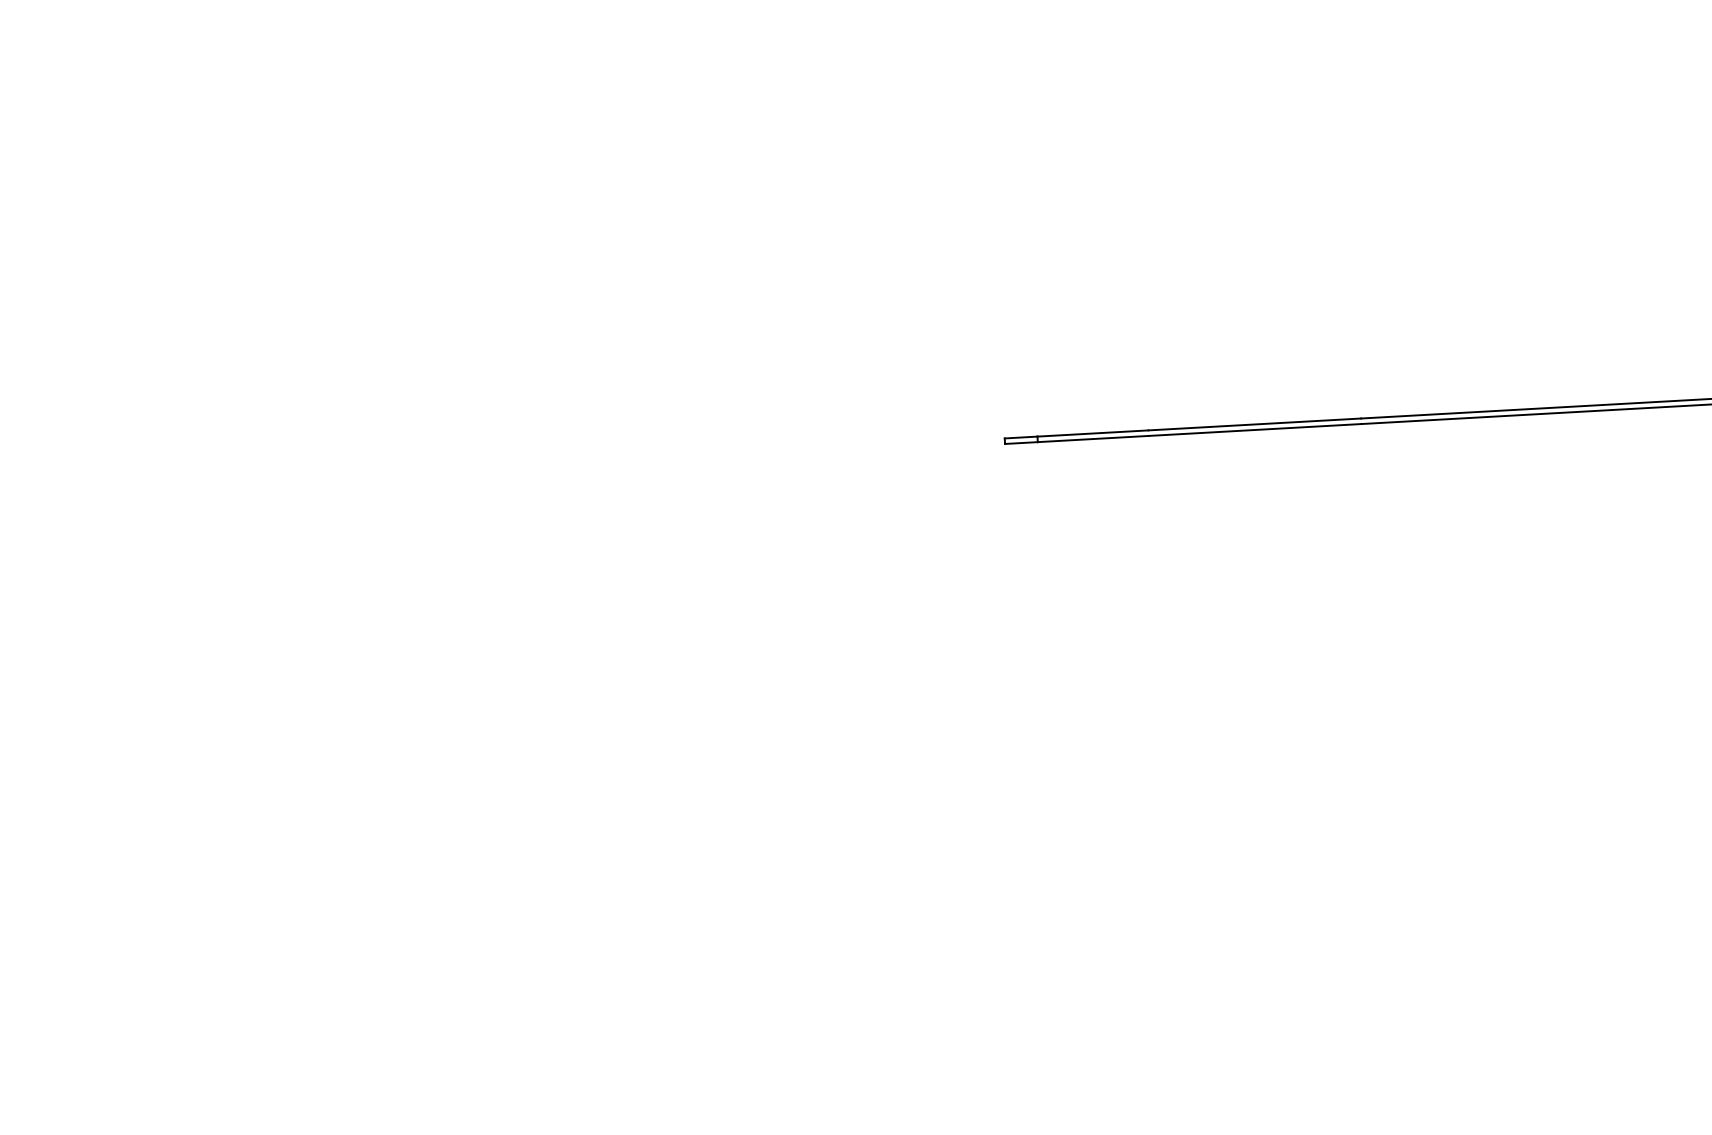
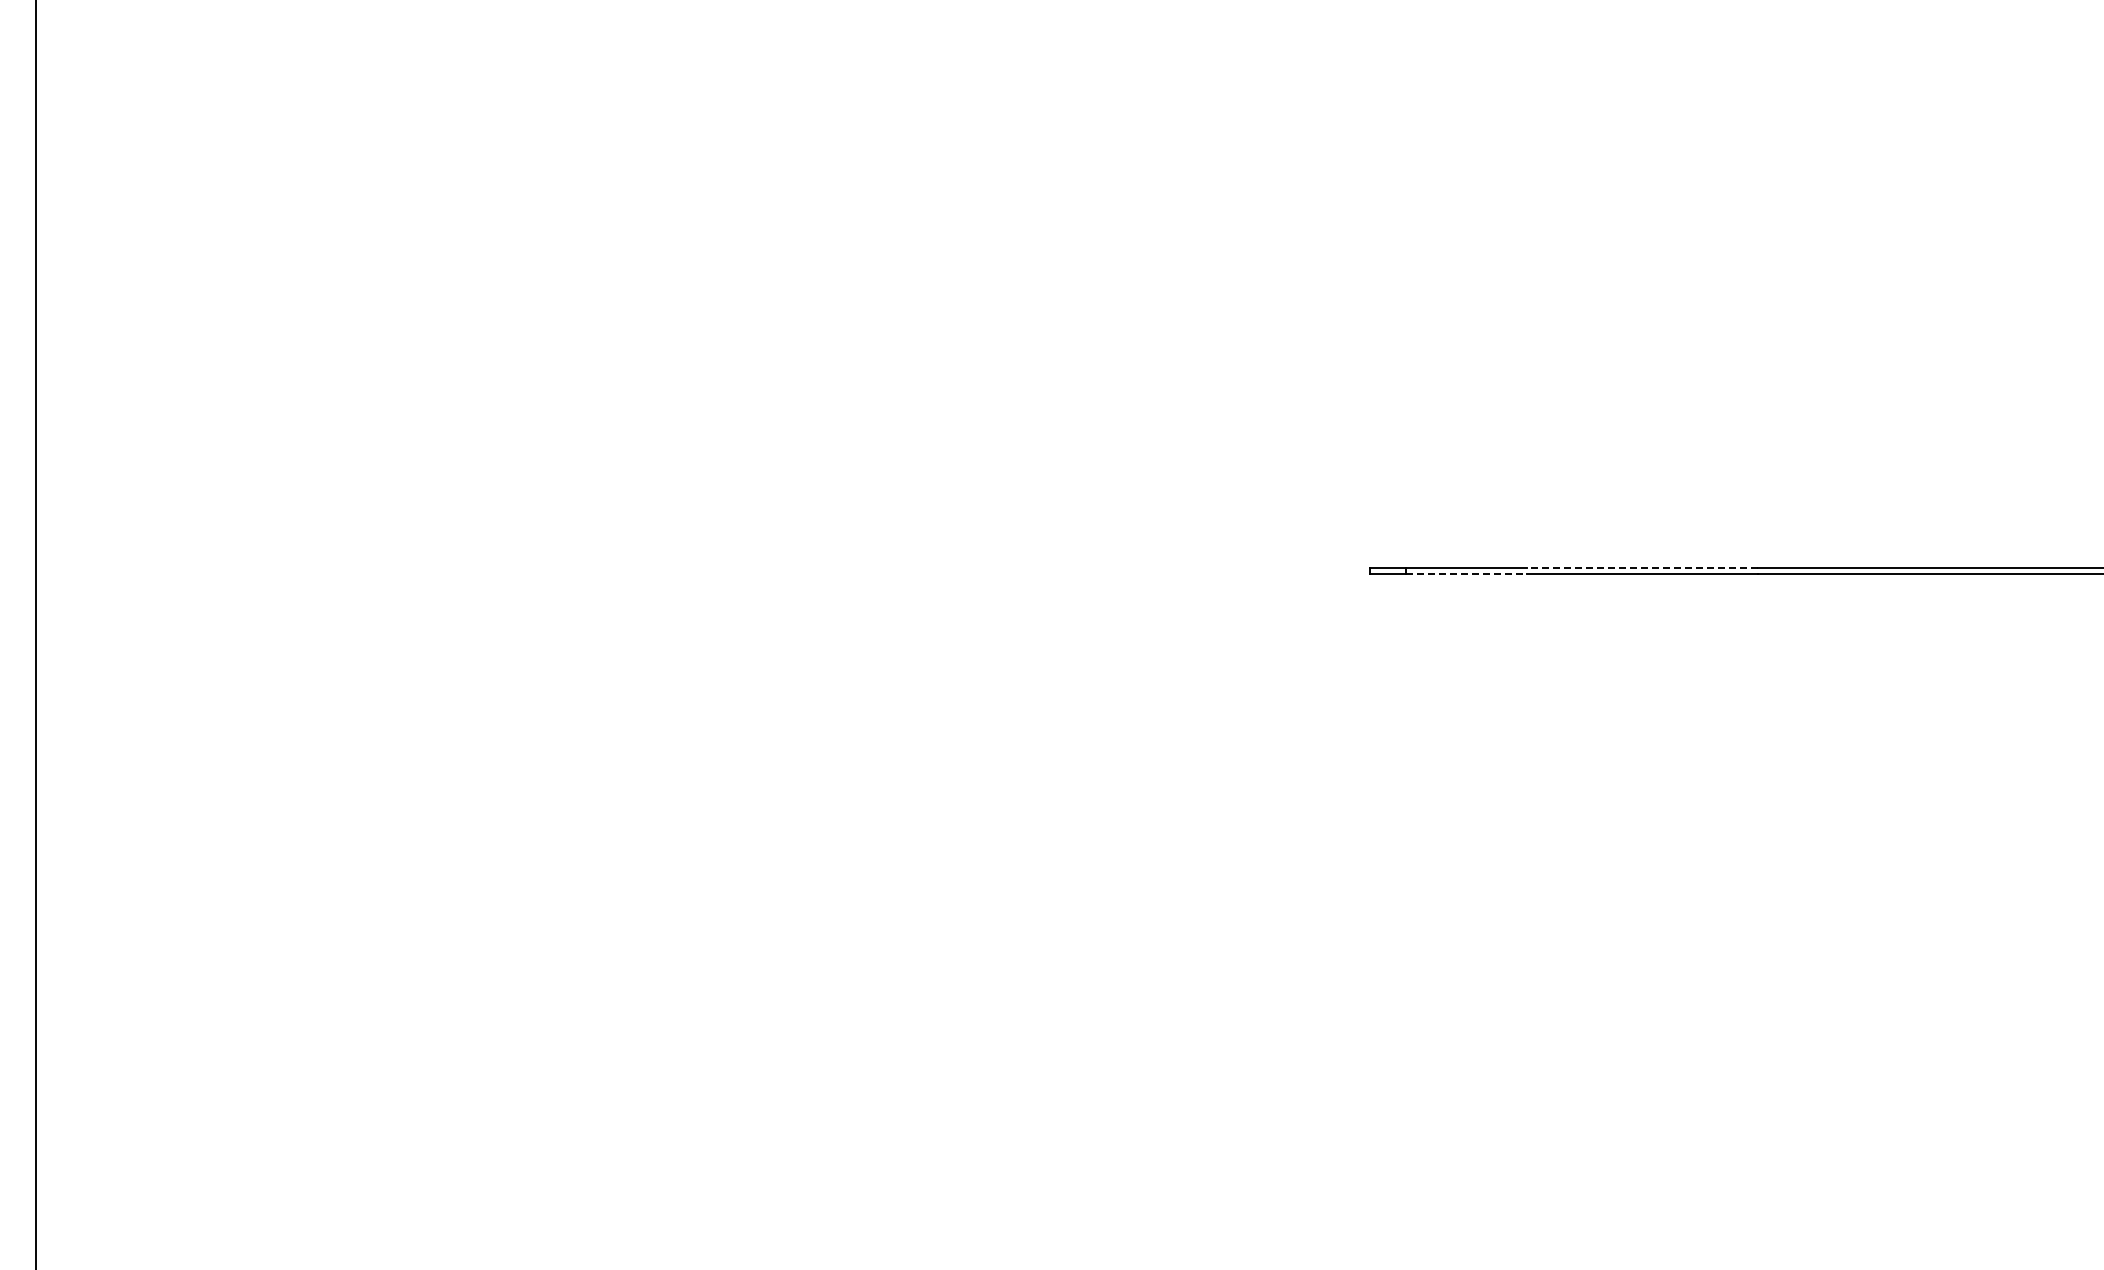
line: (1254, 424) -> (1642, 567), solid -> dashed
line: (1093, 438) -> (1466, 573), solid -> dashed

